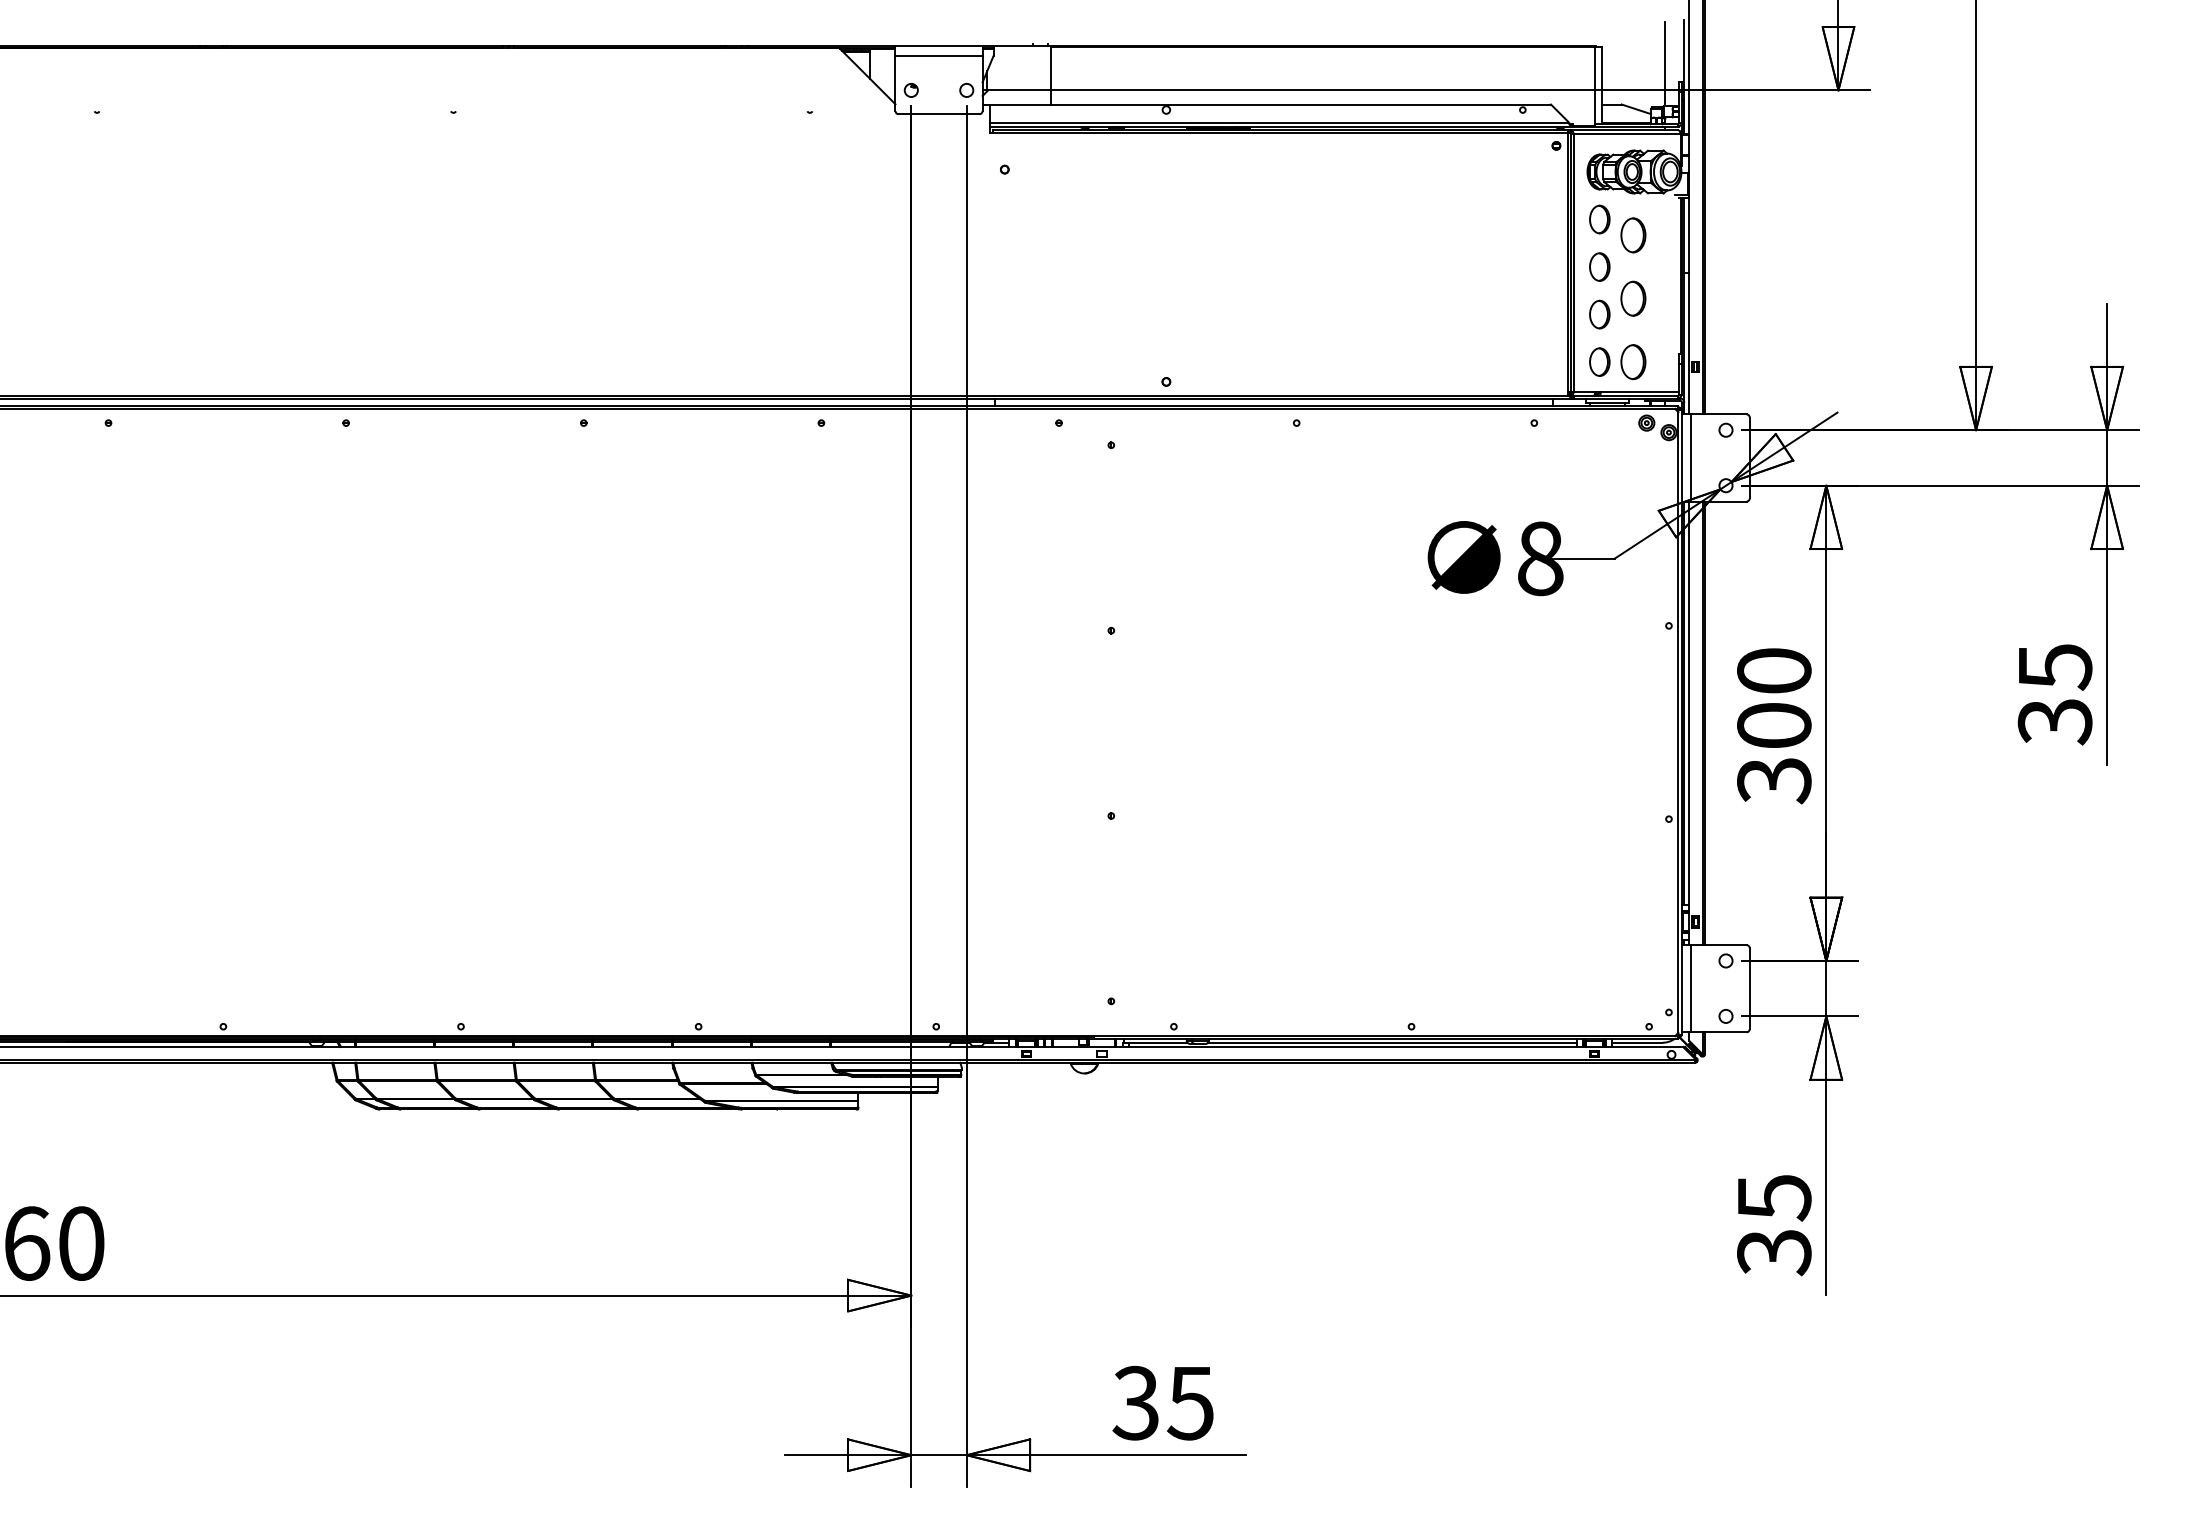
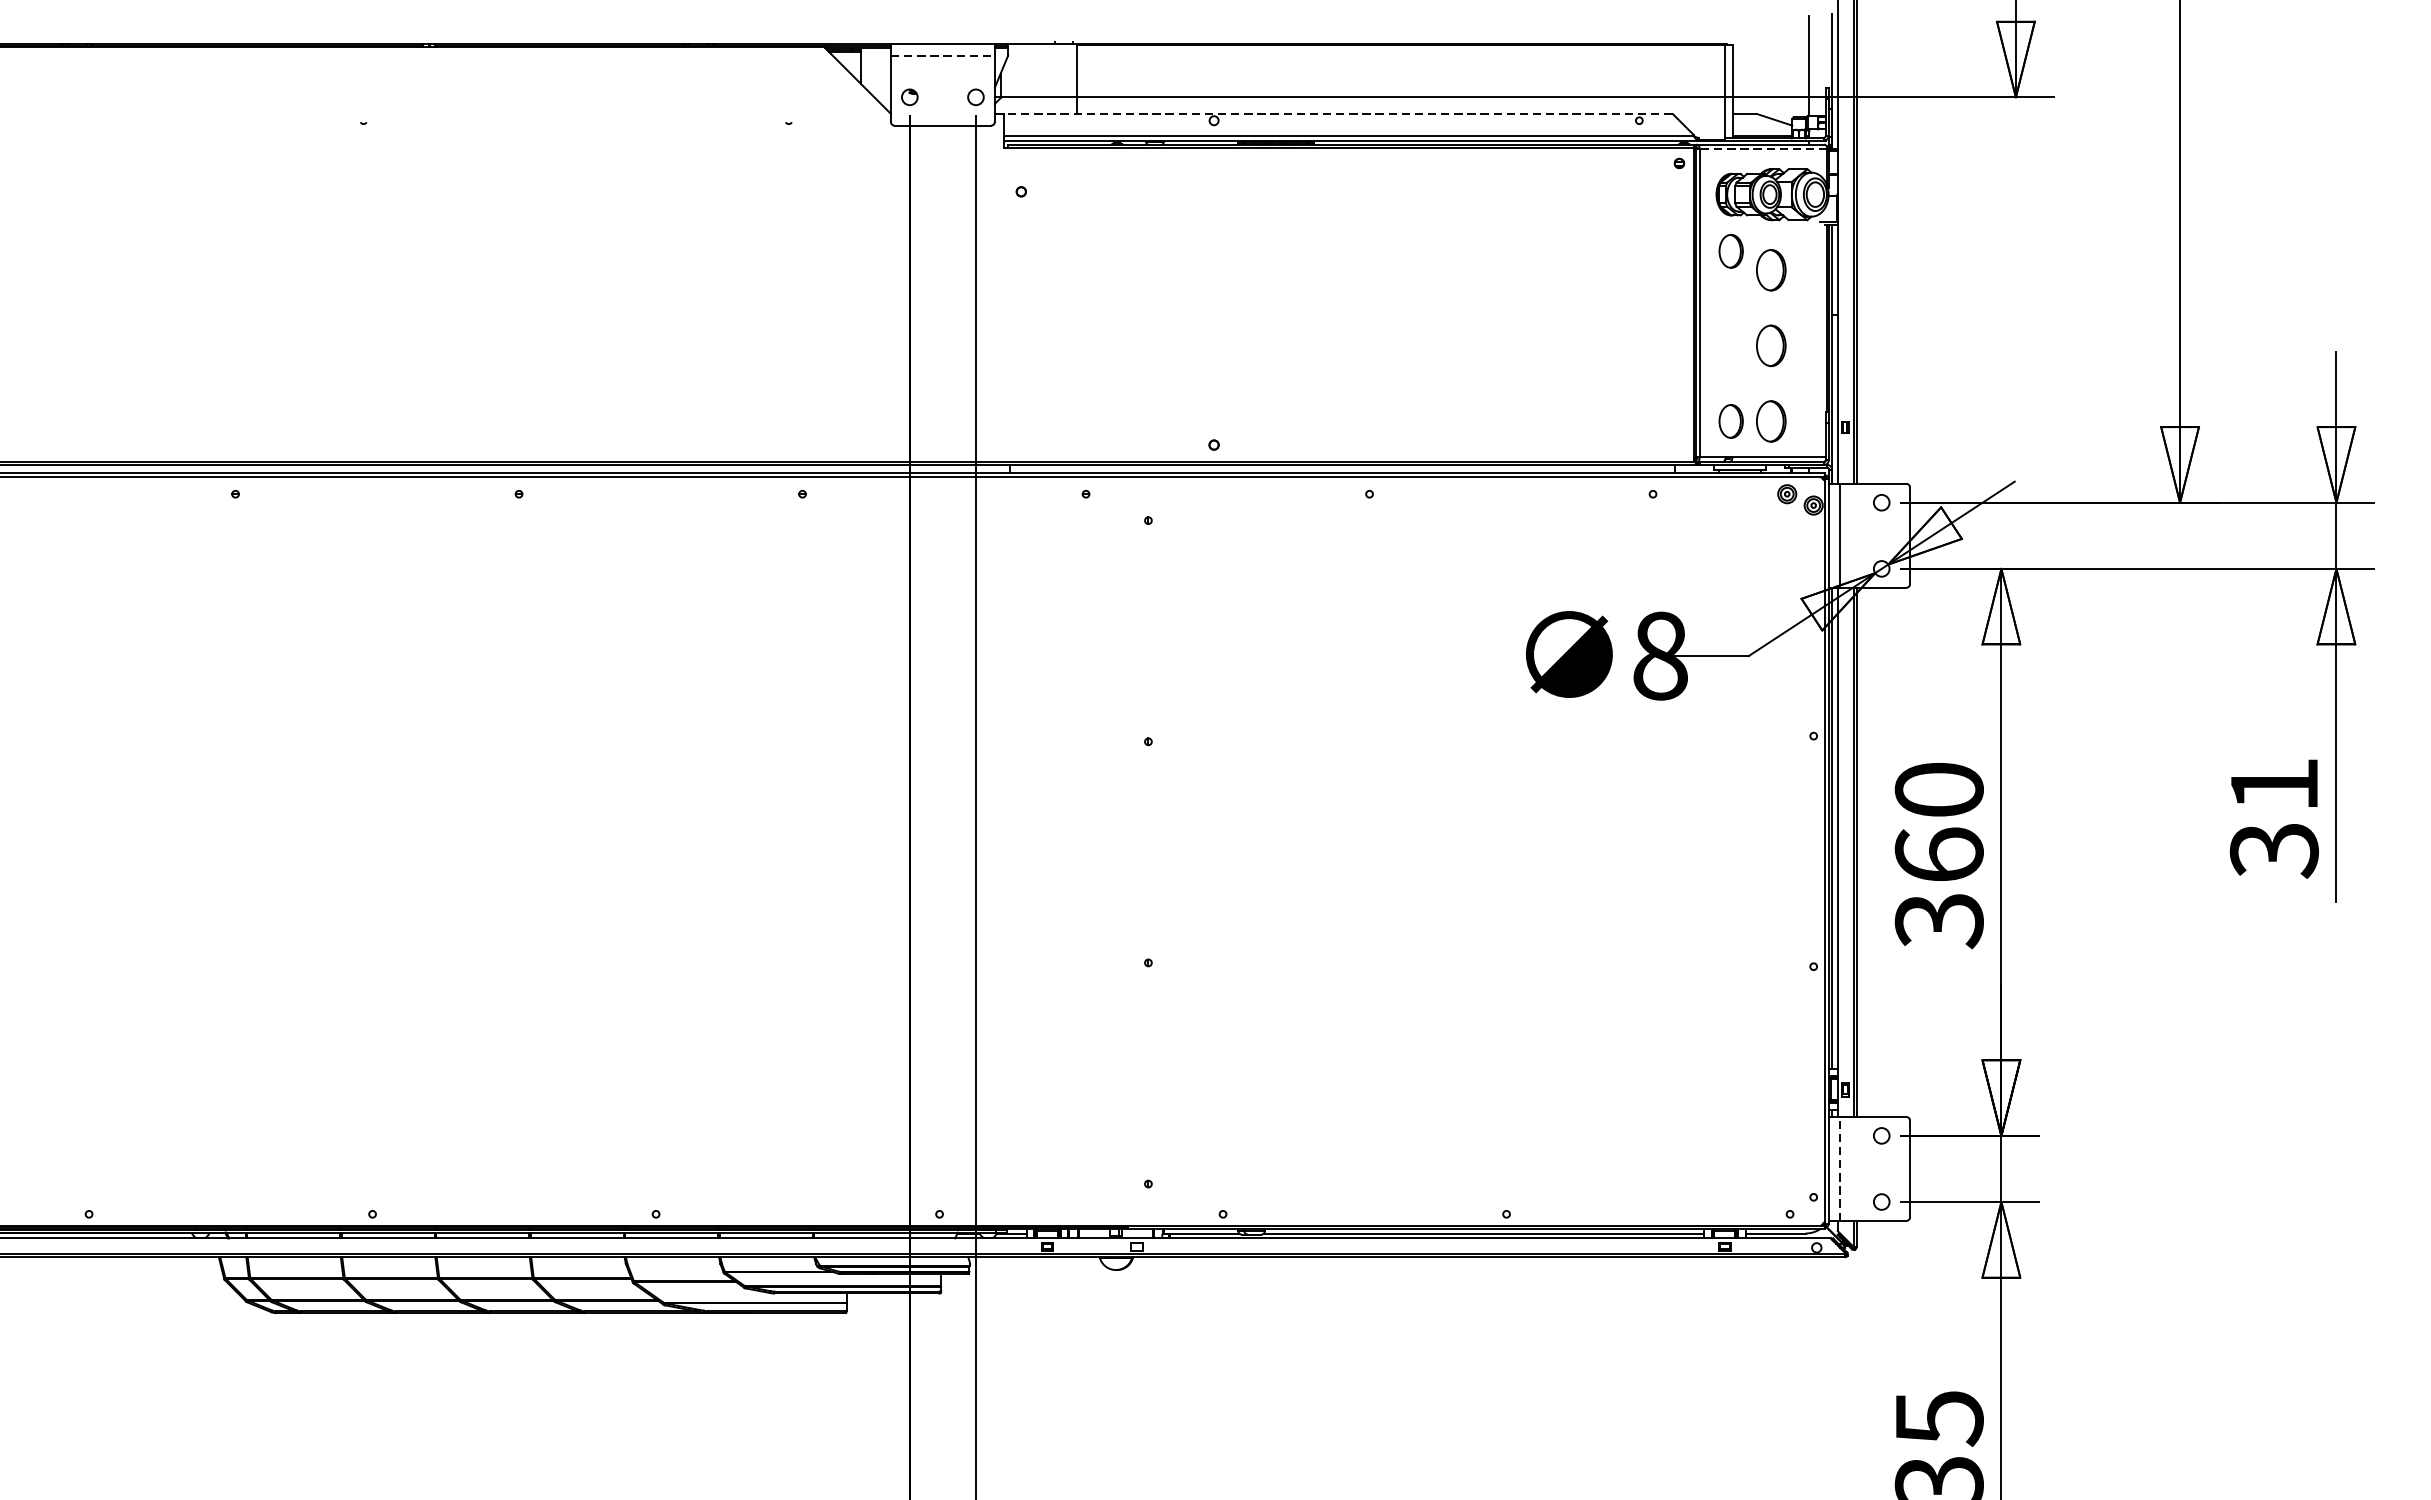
line: (939, 55) -> (943, 55), solid -> dashed
line: (1267, 104) -> (1334, 114), solid -> dashed
line: (1626, 134) -> (1763, 149), solid -> dashed
part: (1599, 266) -> (1730, 307), removed
part: (1599, 314) -> (1730, 364), removed
text: (2055, 667) -> (2274, 785), 35 -> 31
text: (1774, 724) -> (1939, 853), 300 -> 360
line: (1691, 988) -> (1840, 1168), solid -> dashed

